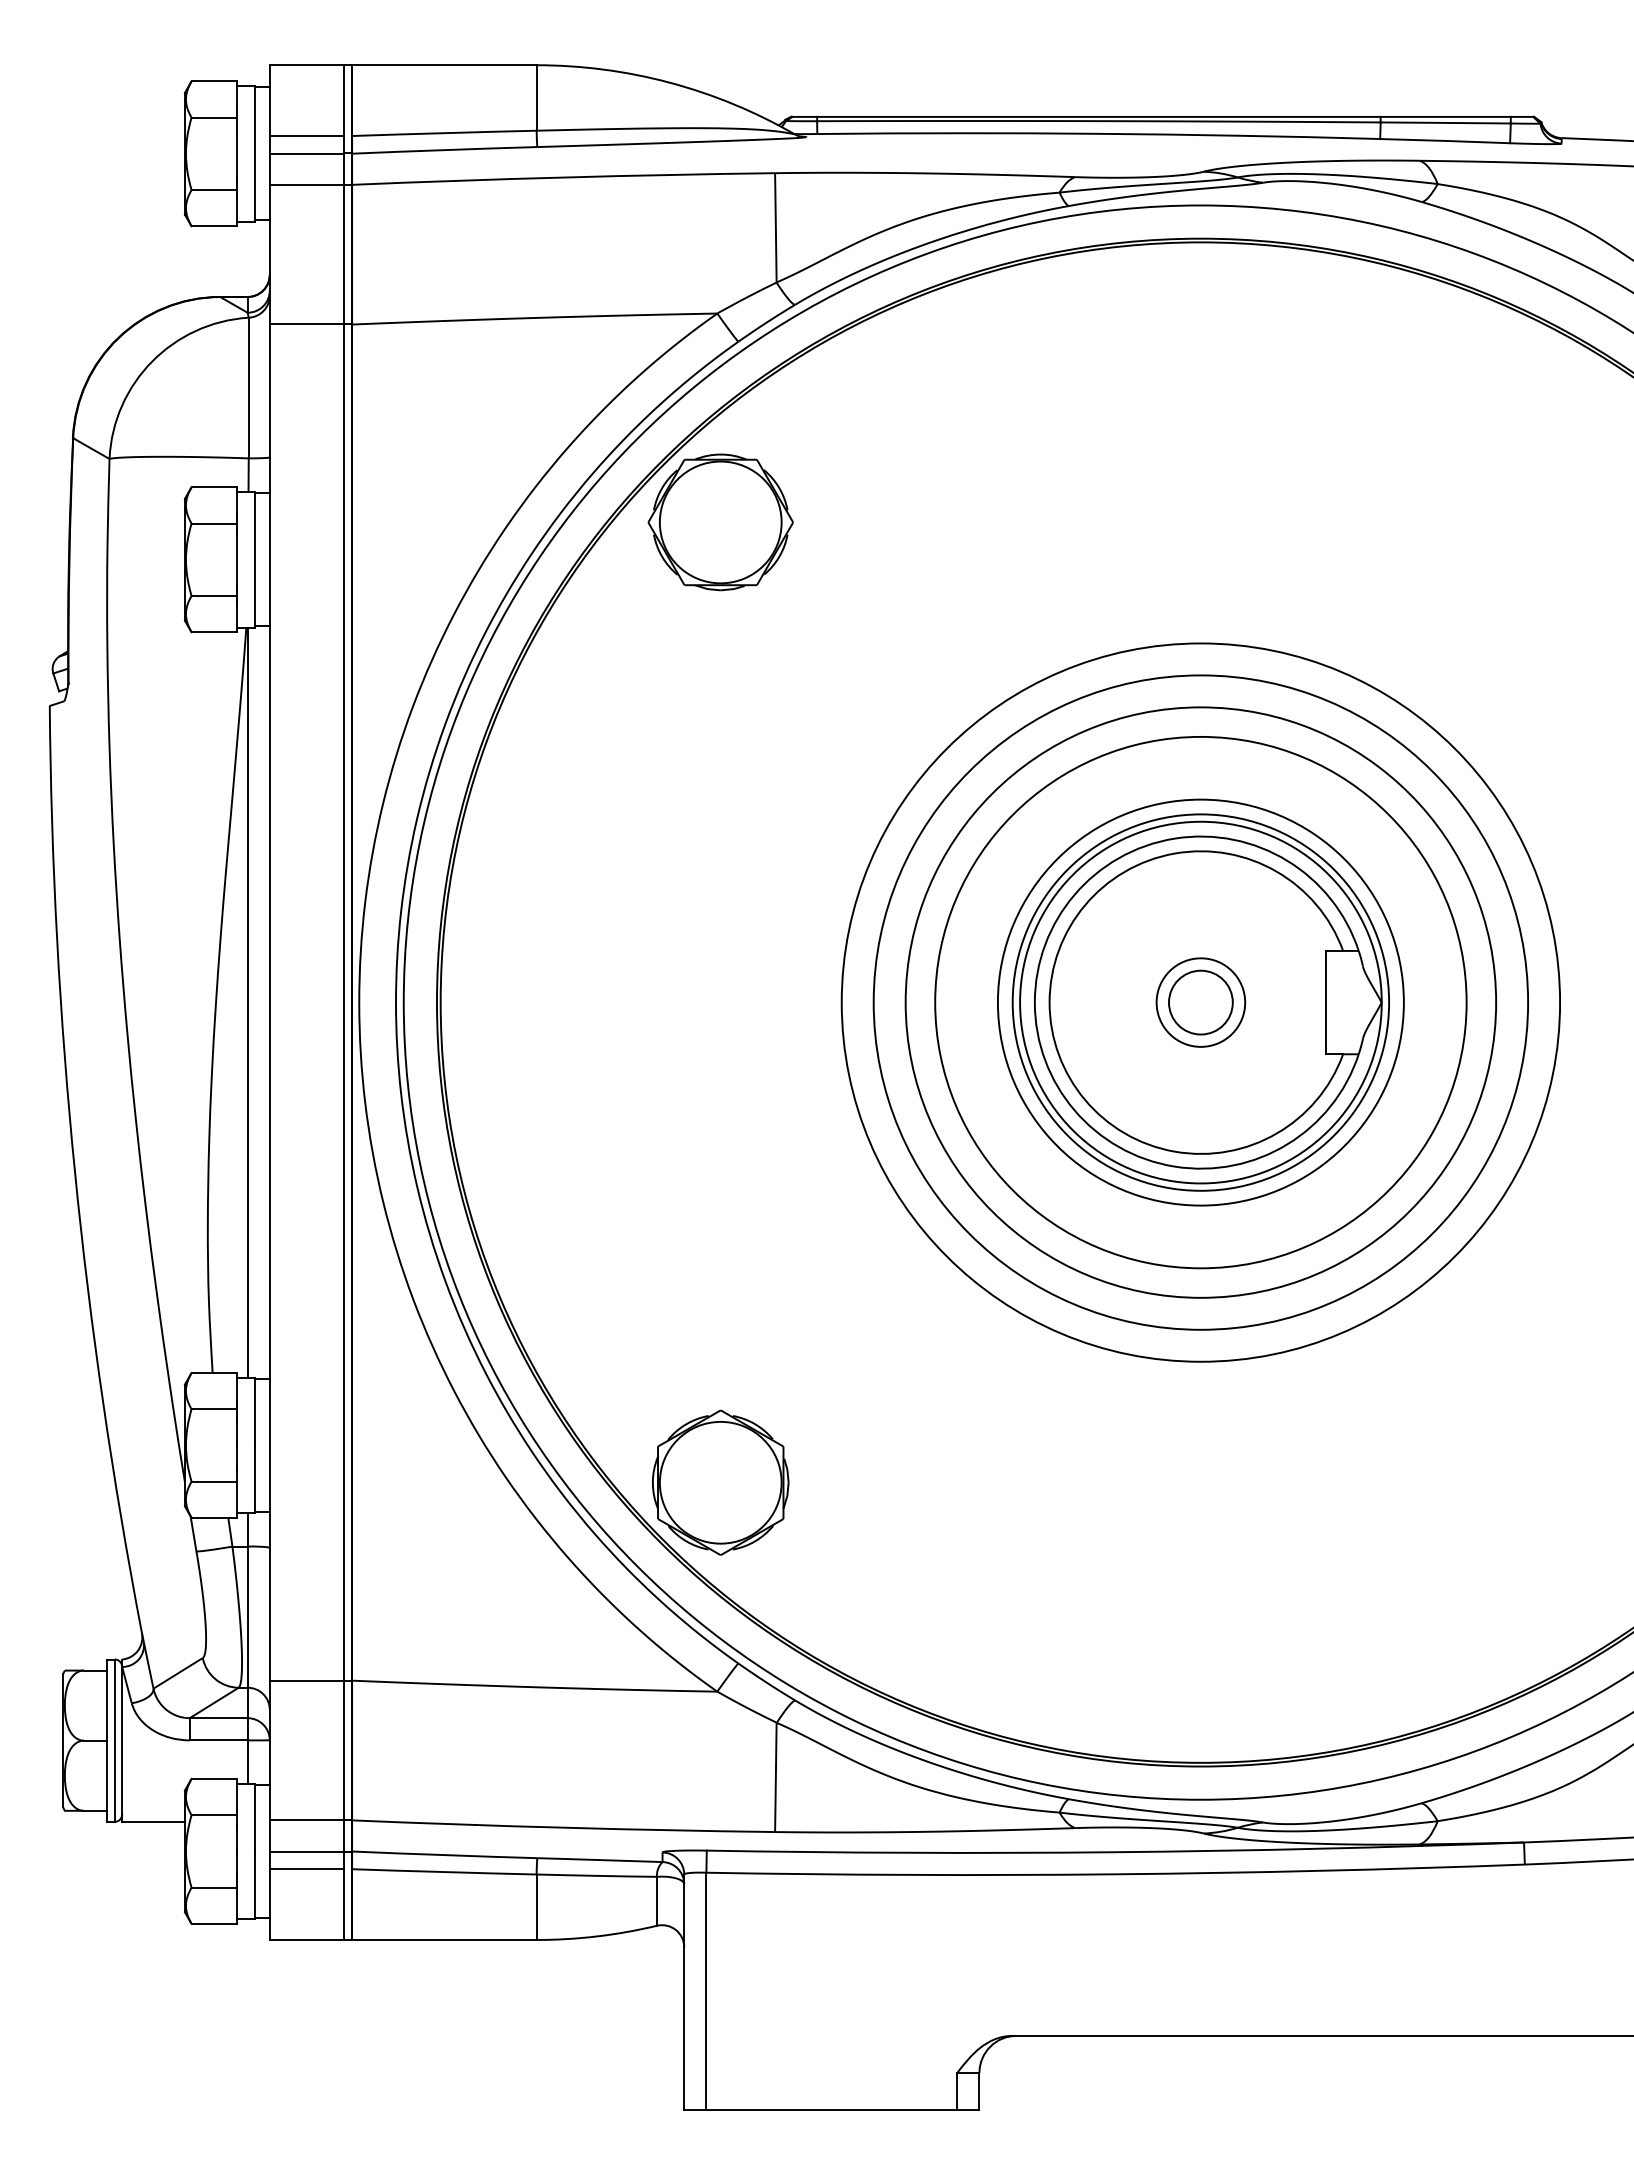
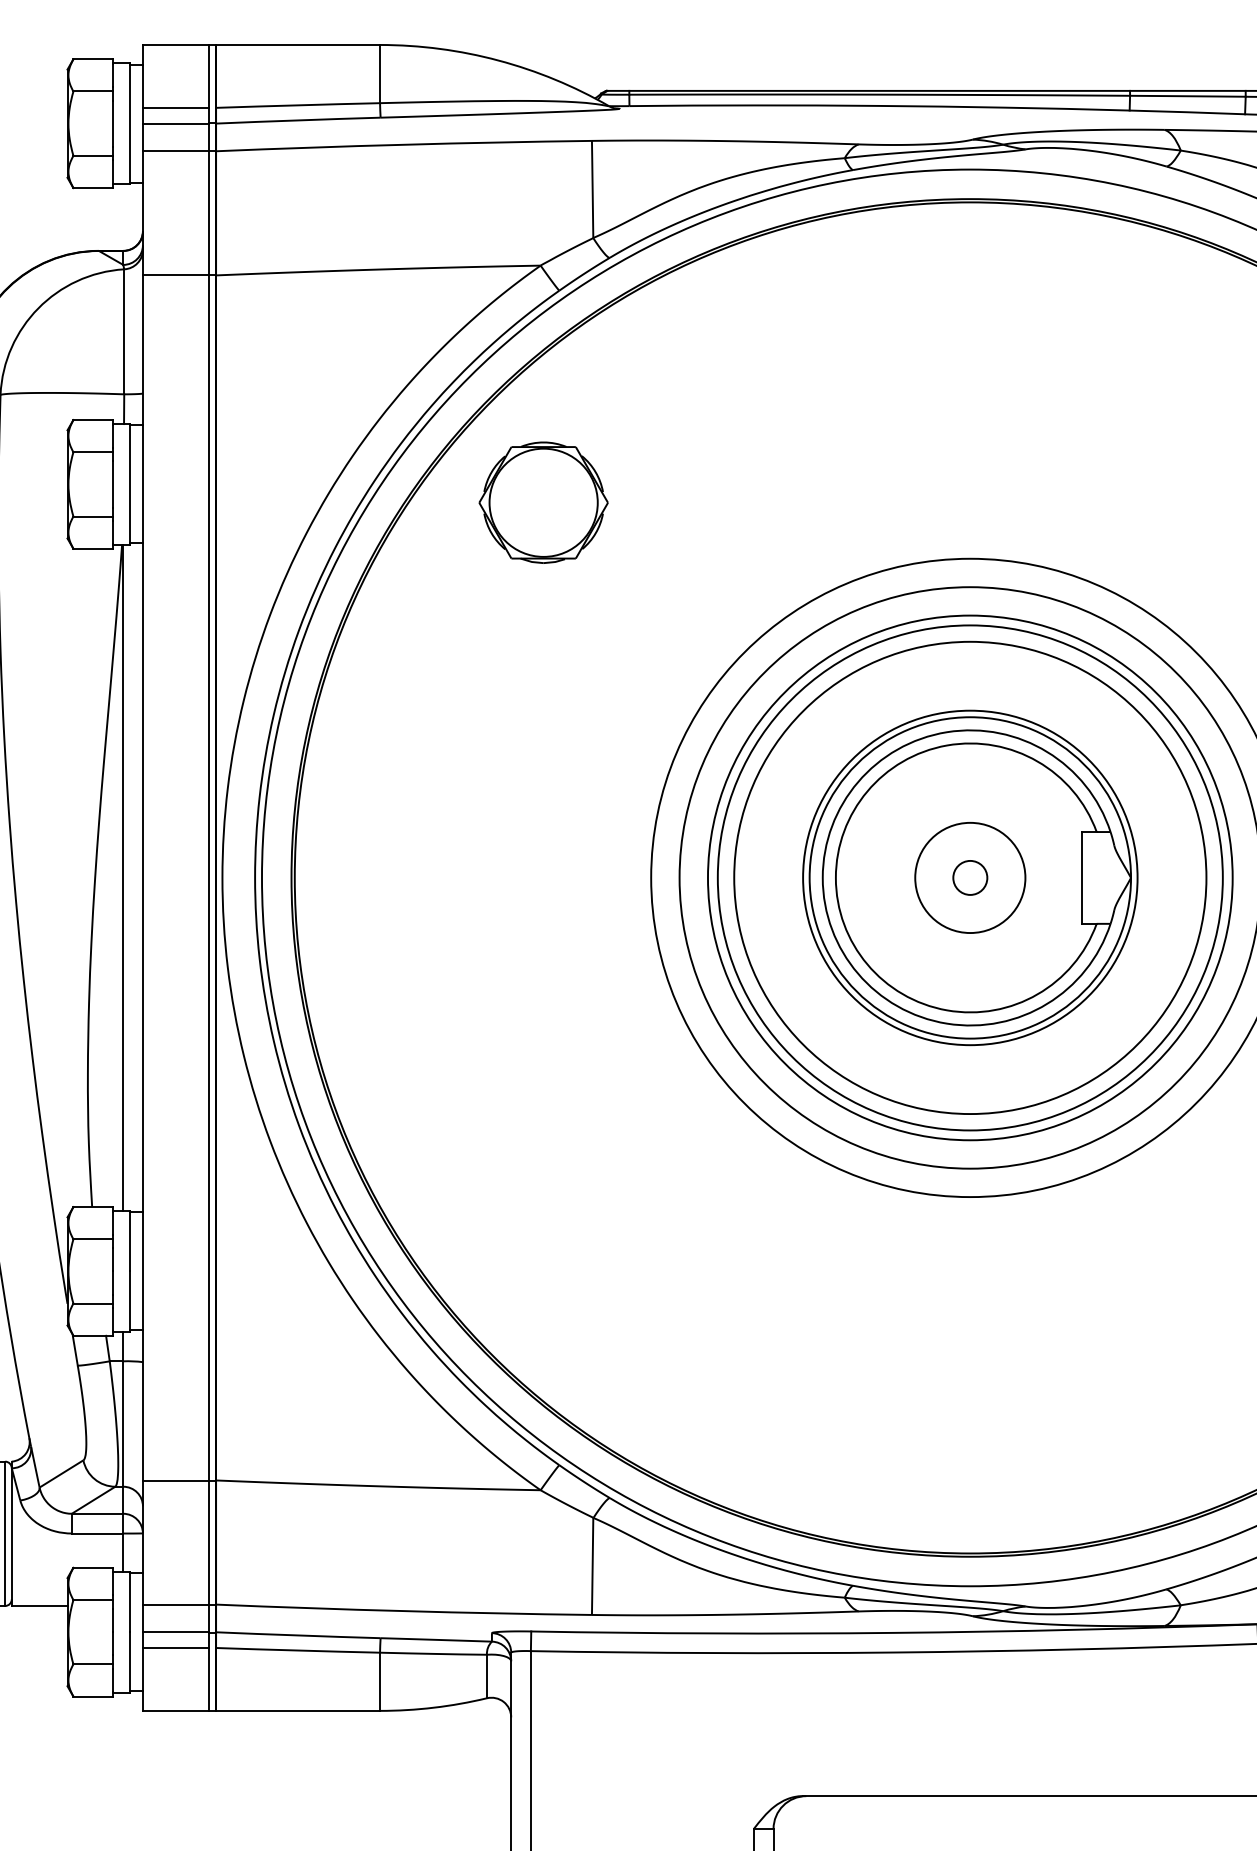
part: (720, 522) -> (543, 502), moved
circle: (1200, 1002) -> (969, 877), size x0.6
circle: (1200, 1002) -> (969, 877), size x1.4
circle: (1200, 1002) -> (969, 877), size x1.4
part: (720, 1482) -> (543, 1304), removed

